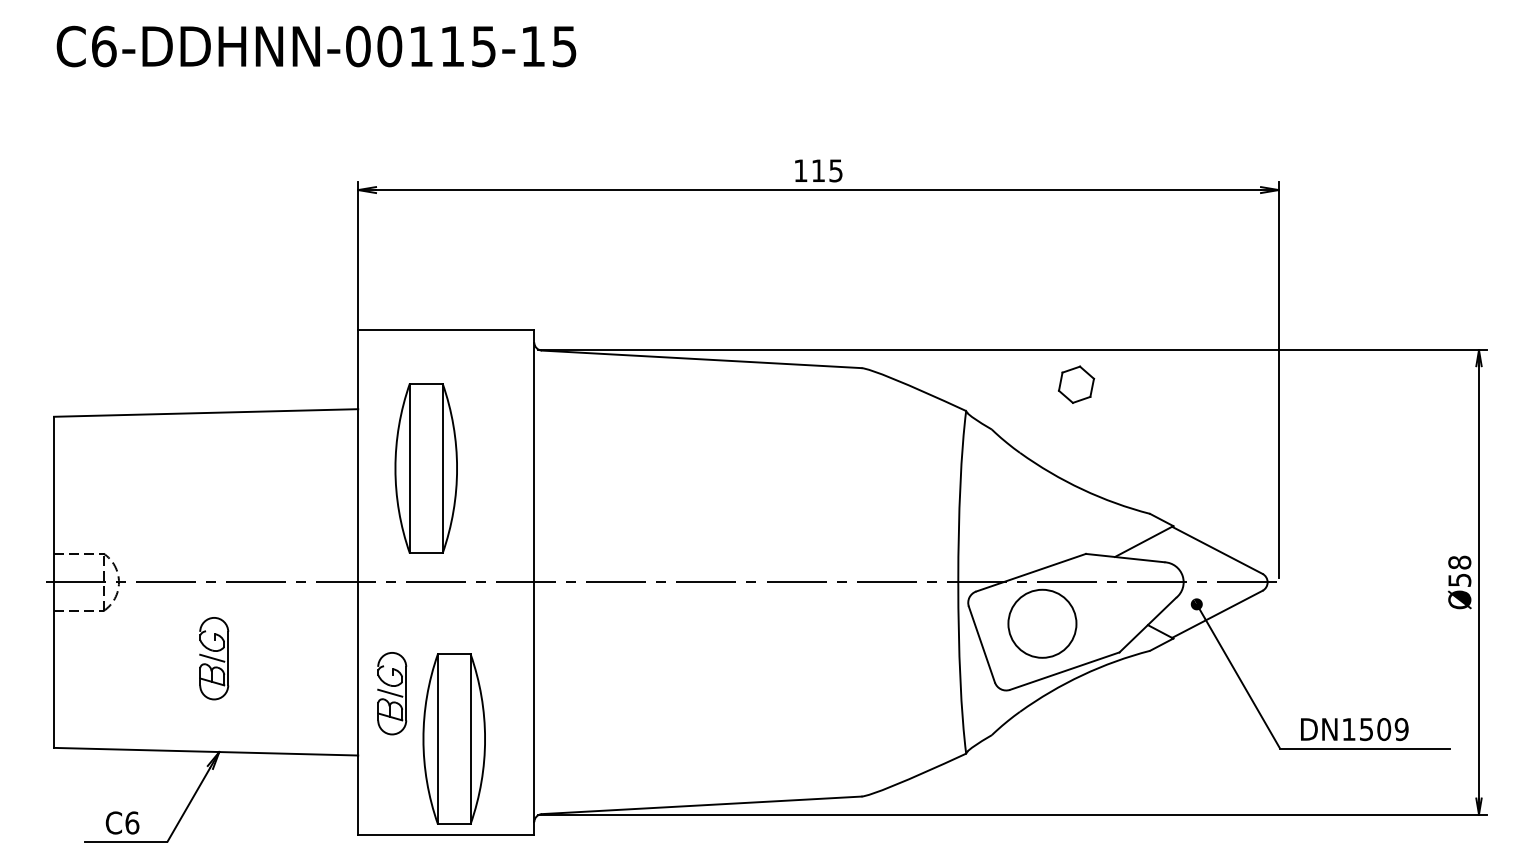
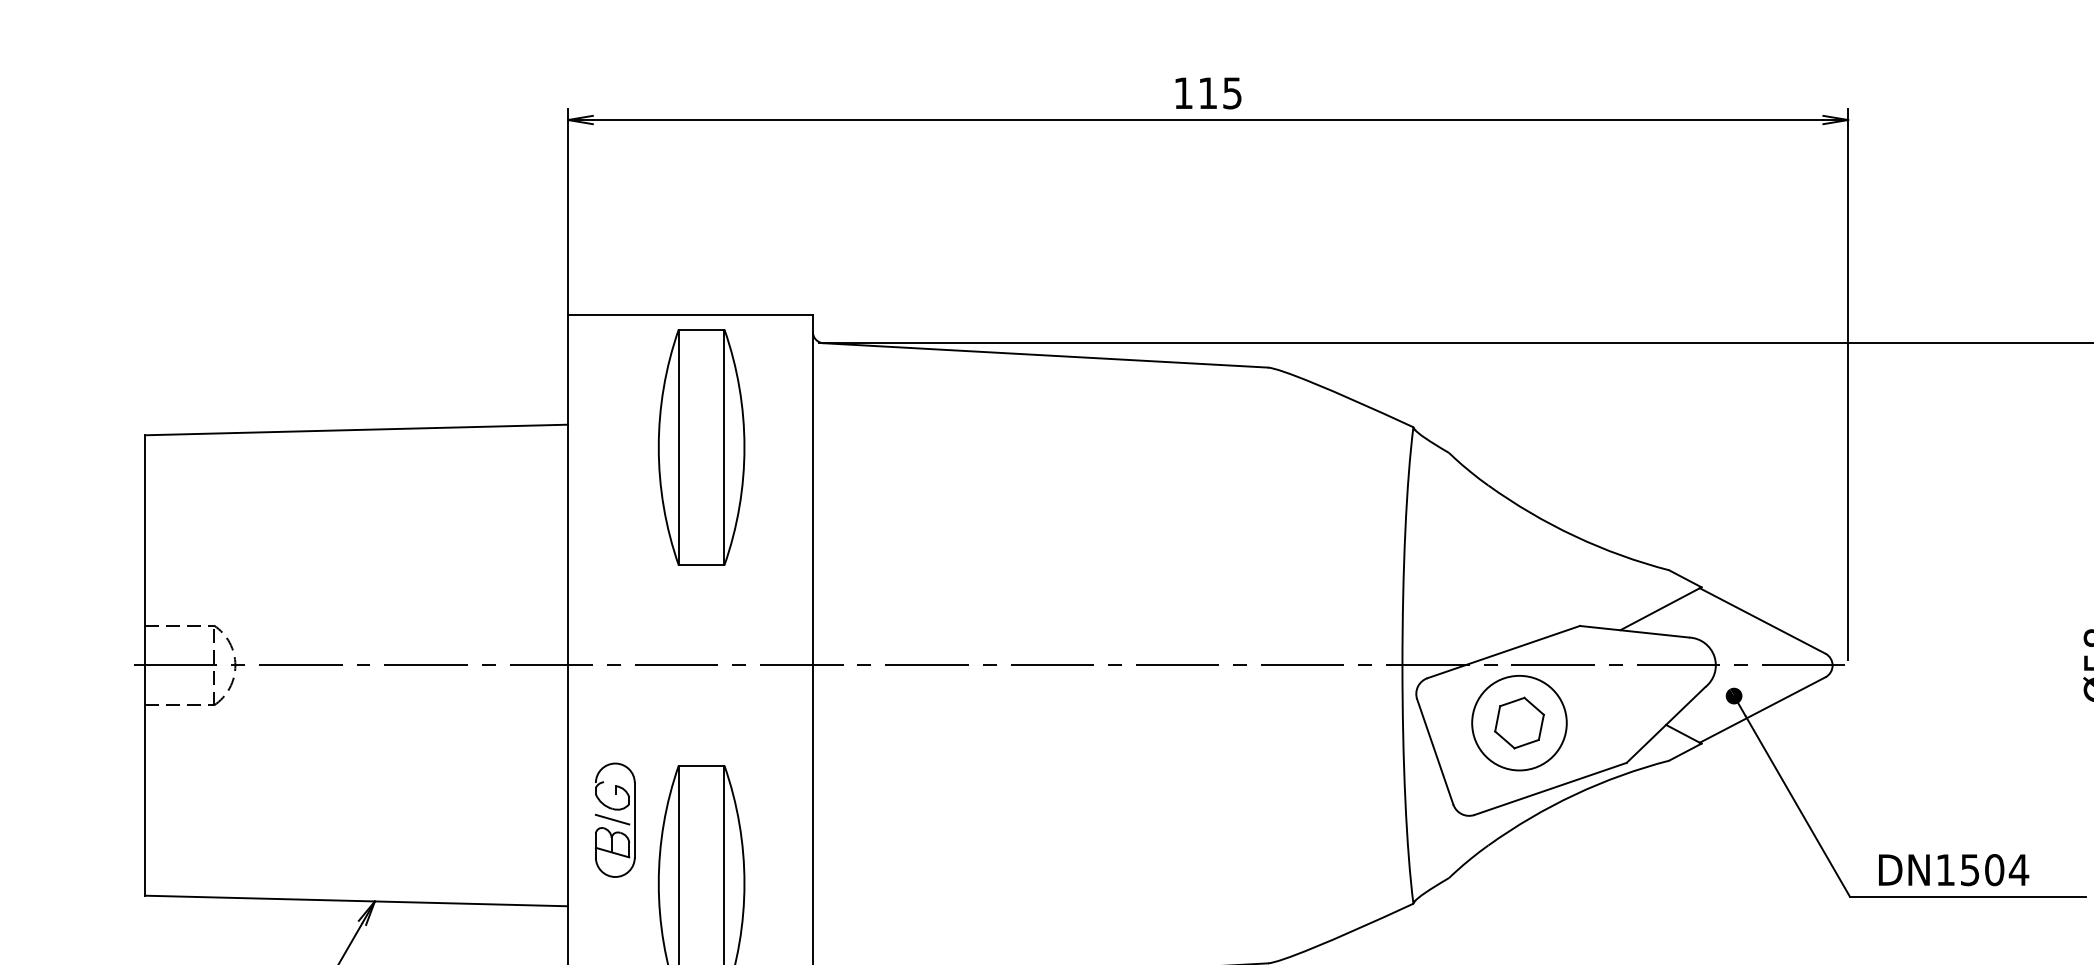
part: (1076, 384) -> (1519, 722), moved
part: (425, 468) -> (700, 447), moved
part: (214, 658) -> (368, 771), removed
text: (1401, 729) -> (2018, 870), DN1509 -> DN1504

